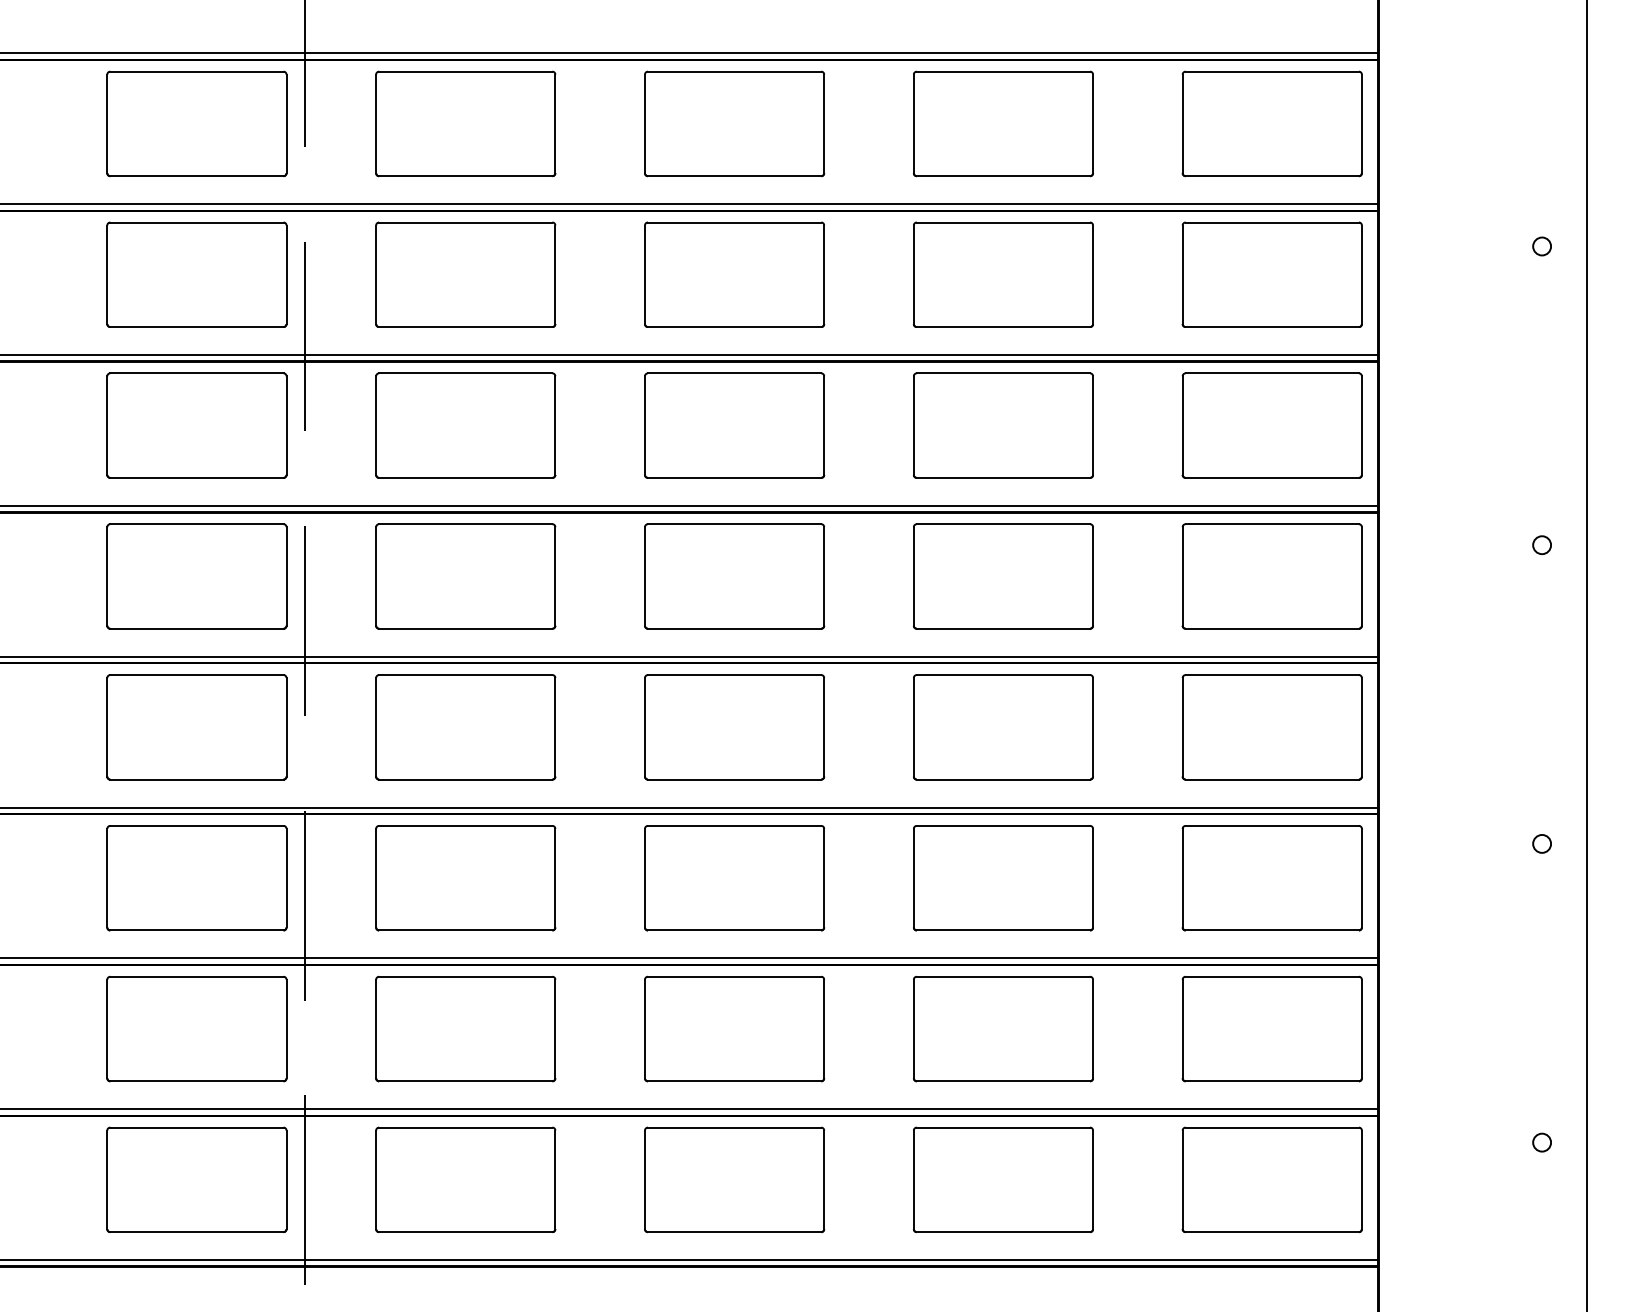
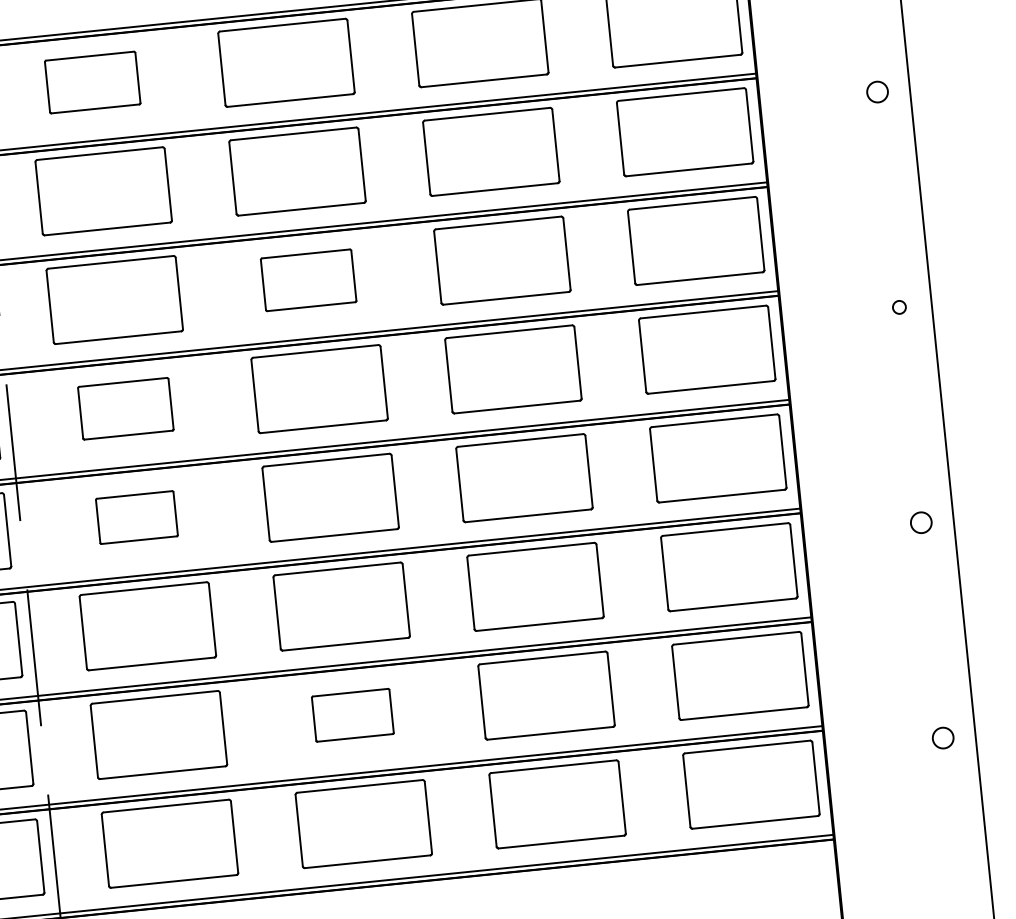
part: (465, 123) -> (92, 82), size x0.7
circle: (1542, 246) -> (877, 92), size x1.6
part: (734, 425) -> (308, 280), size x0.7
part: (465, 576) -> (125, 408), size x0.7
part: (465, 727) -> (136, 517), size x0.6
circle: (1542, 843) -> (921, 522), size x1.6
part: (734, 1028) -> (352, 714), size x0.6
circle: (1542, 1142) -> (943, 737), size x1.6

